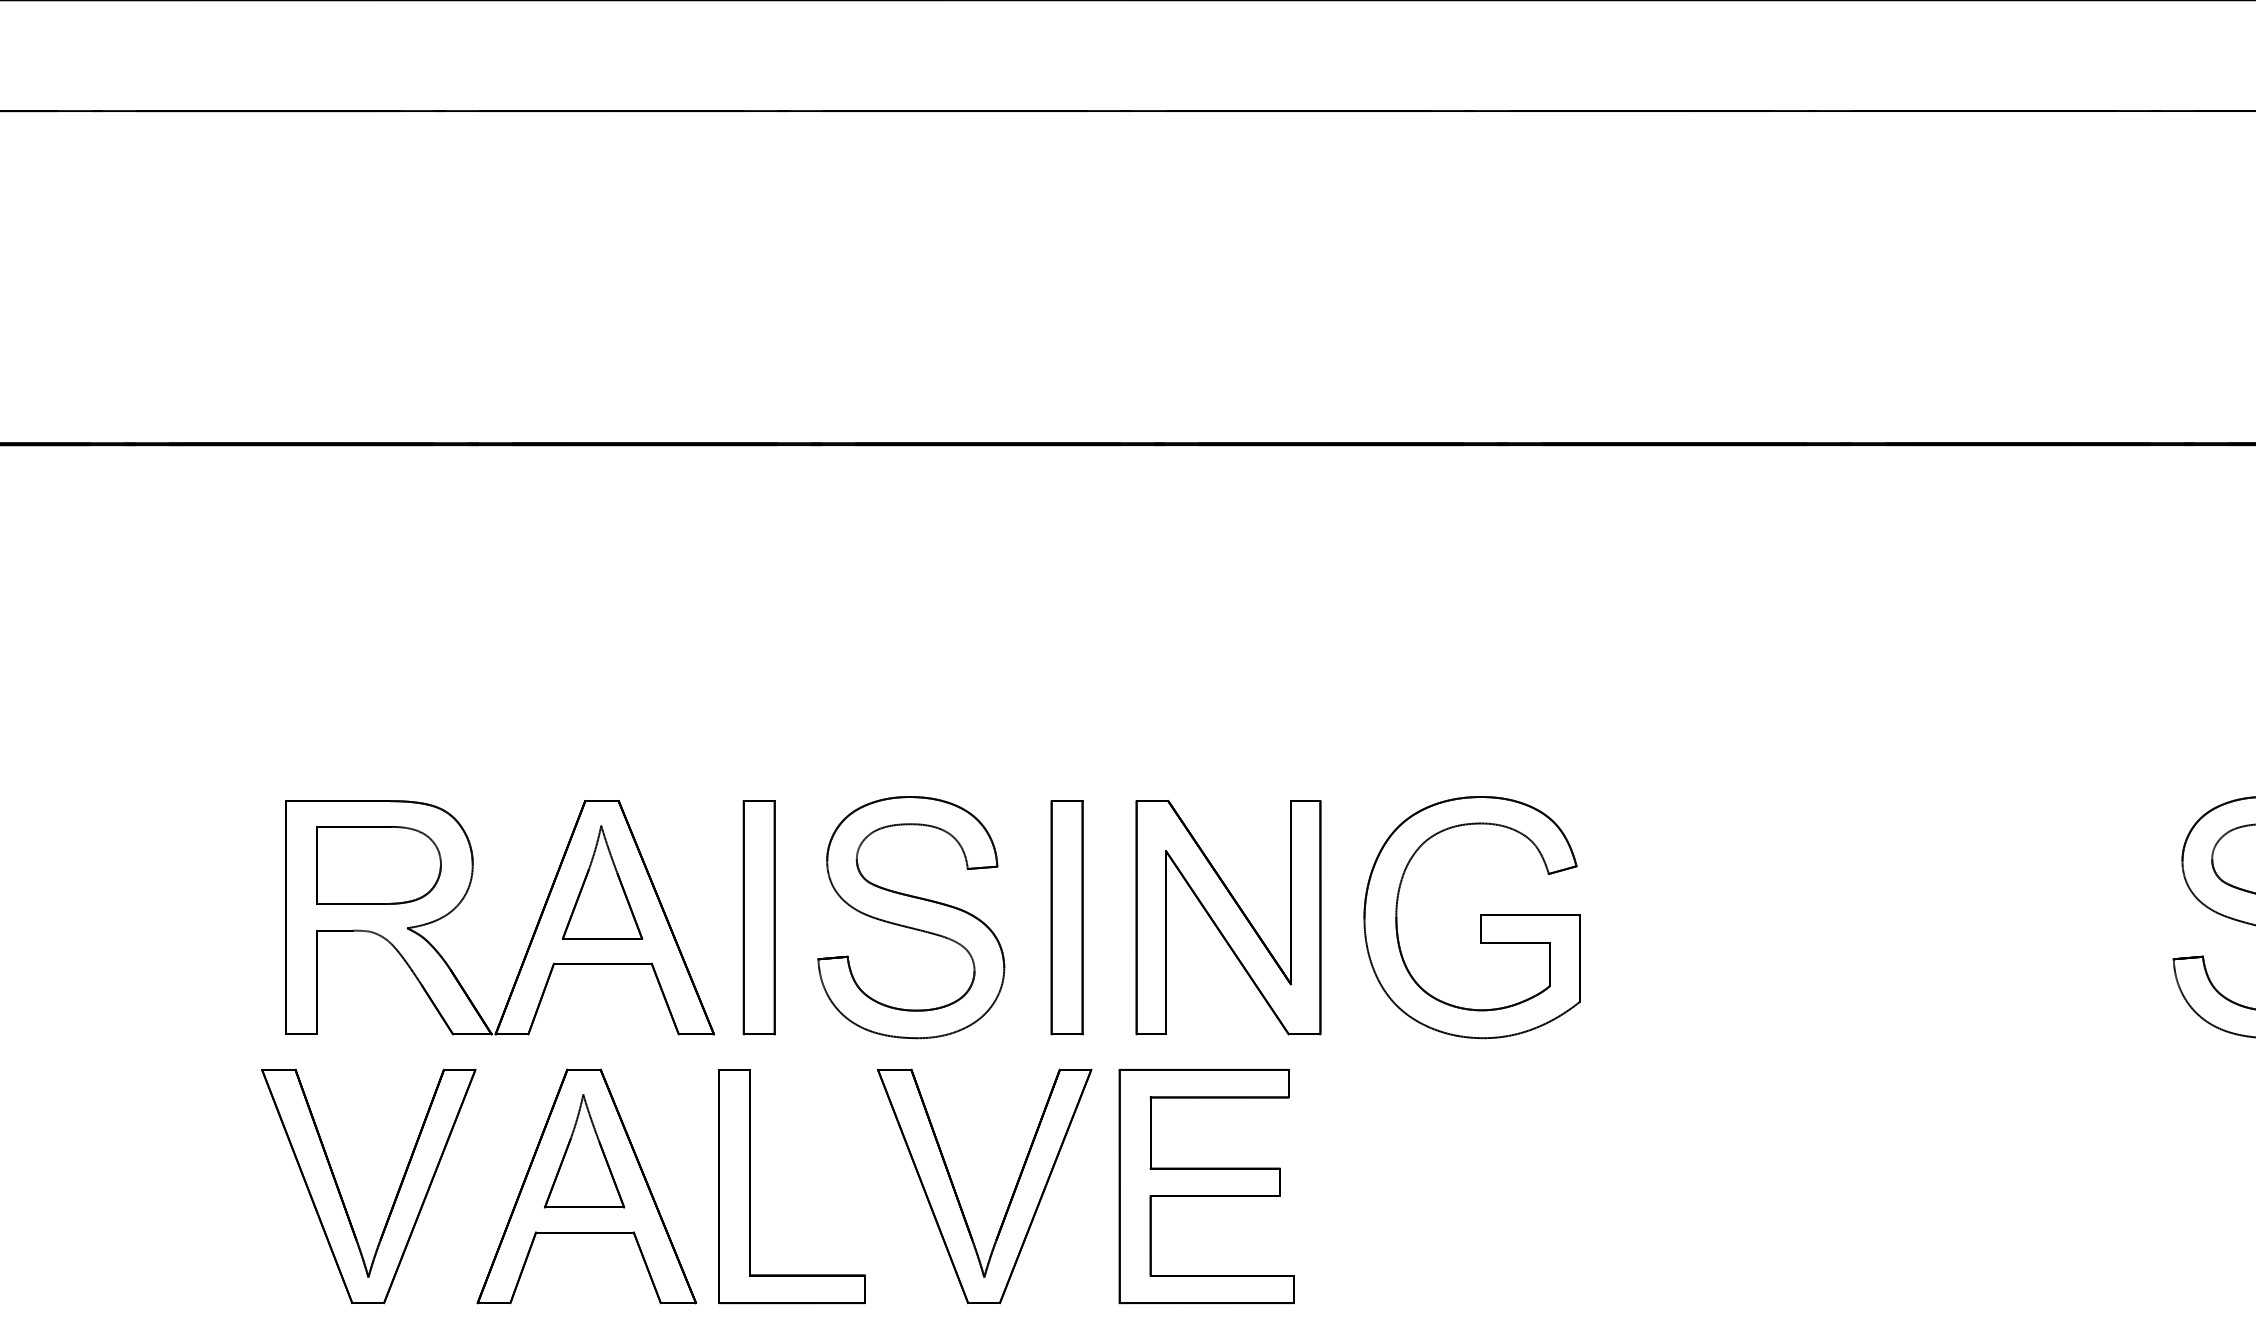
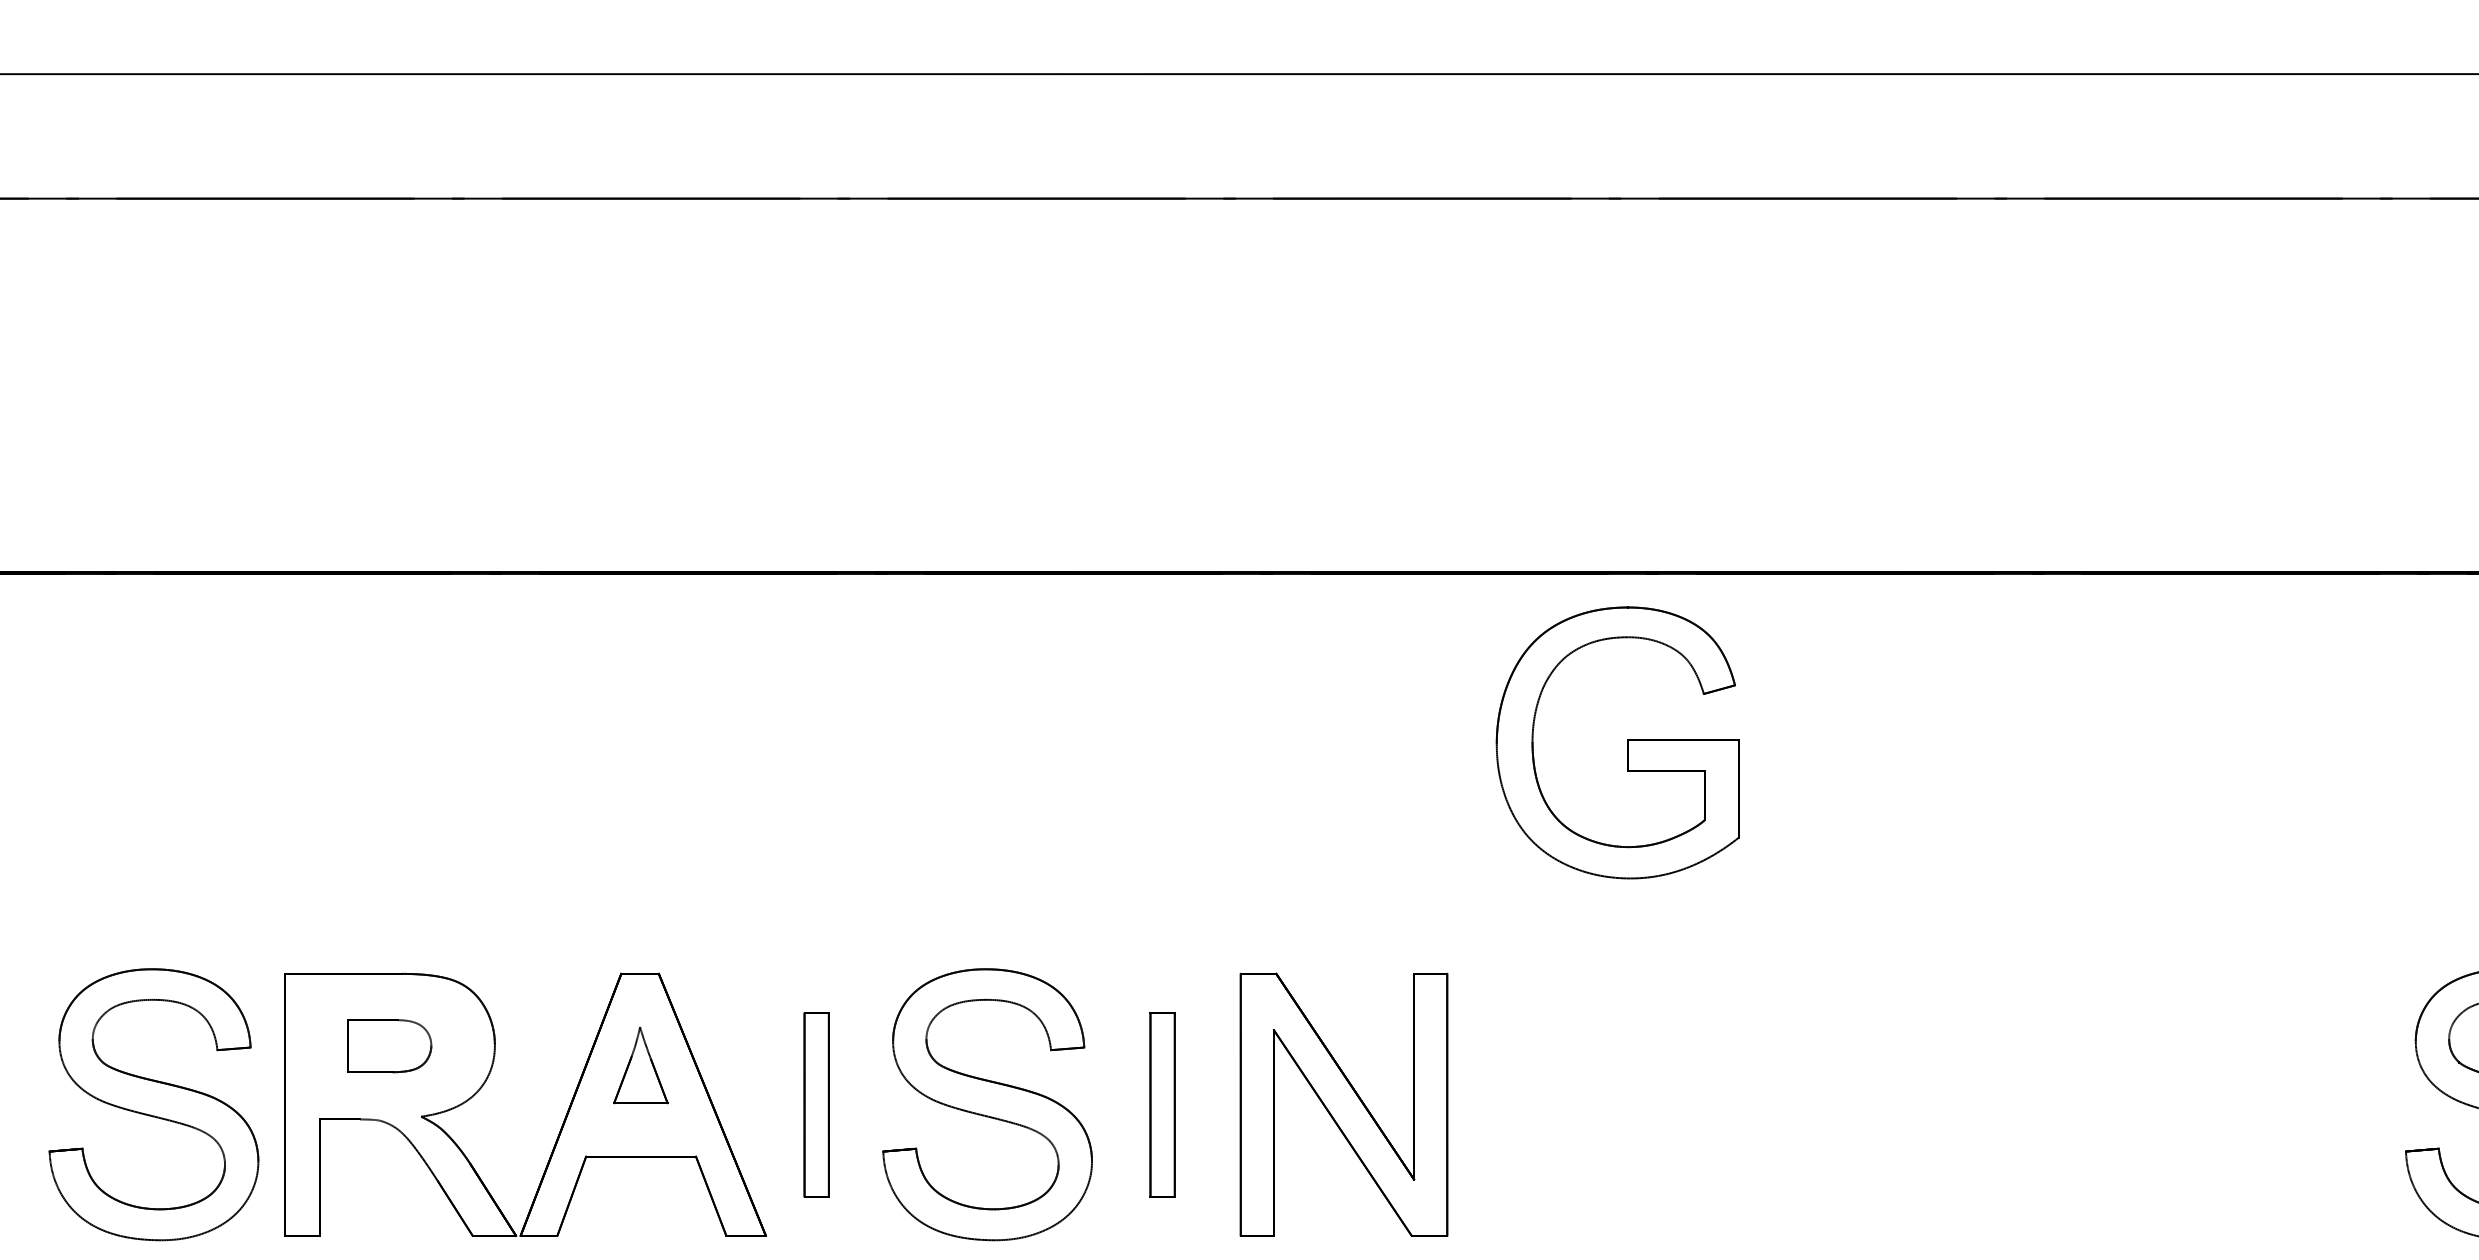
part: (378, 865) -> (388, 1046), size x0.6
part: (602, 882) -> (640, 1065), size x0.6
part: (169, 917) -> (154, 1104), added
part: (758, 917) -> (815, 1104), size x0.7
part: (1066, 917) -> (1161, 1104), size x0.7
part: (1480, 917) -> (1627, 742), moved

